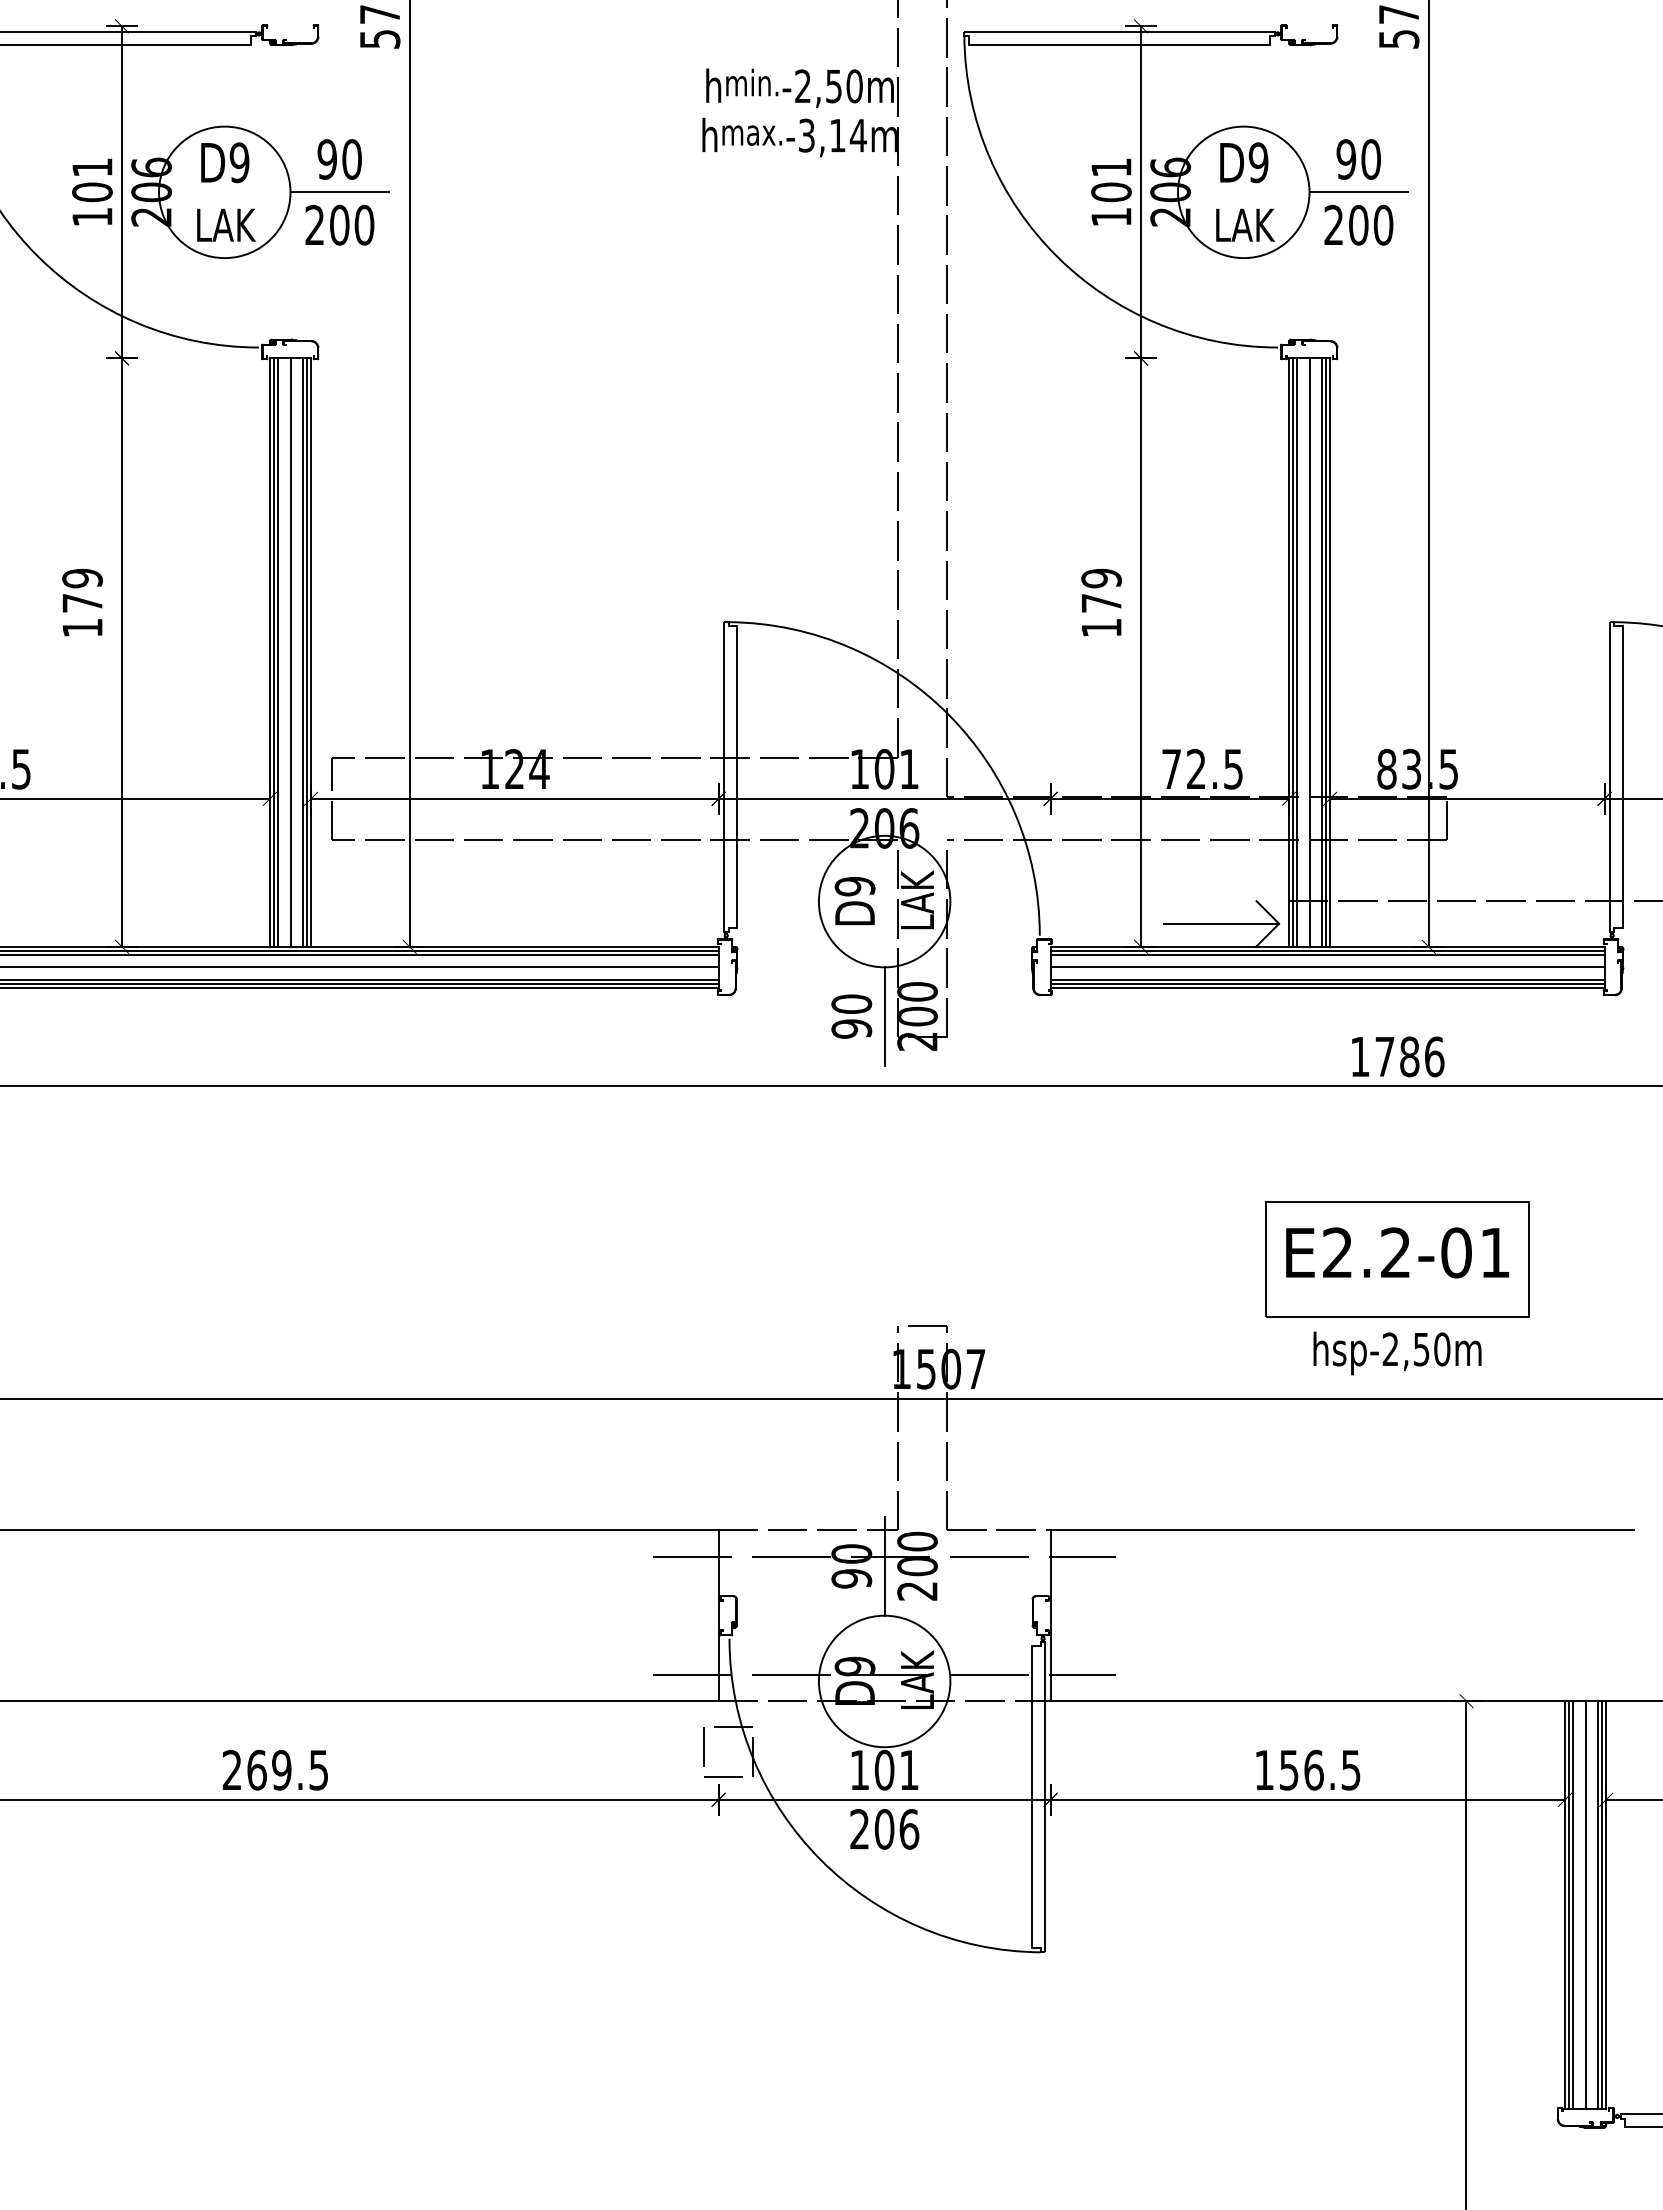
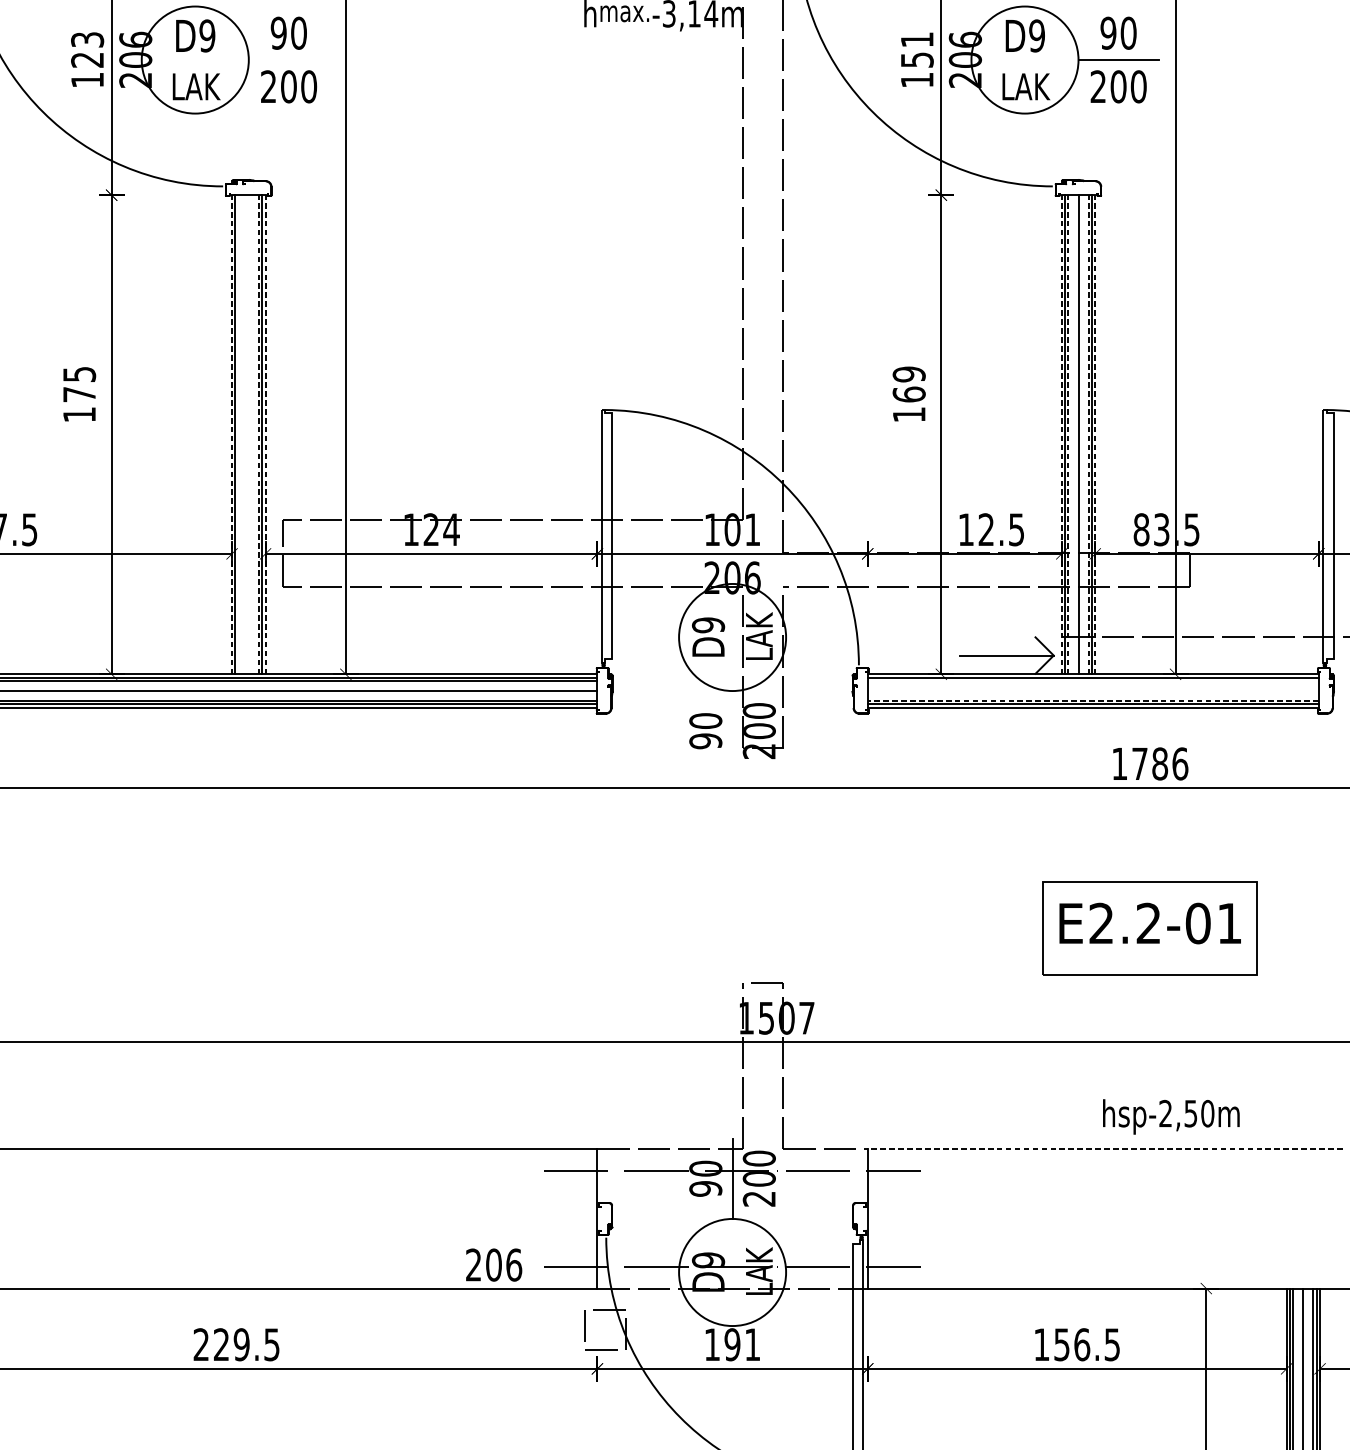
text: (92, 180) -> (87, 50), 101 -> 123
line: (339, 192) -> (288, 60), removed
text: (1111, 192) -> (917, 60), 101 -> 151
text: (82, 578) -> (79, 374), 179 -> 175
text: (1101, 602) -> (909, 393), 179 -> 169
line: (269, 652) -> (231, 434), solid -> dashed
line: (278, 652) -> (239, 434), removed
line: (290, 652) -> (248, 434), removed
line: (302, 652) -> (258, 434), solid -> dashed
line: (311, 652) -> (265, 434), solid -> dashed
line: (1288, 652) -> (1061, 434), solid -> dashed
line: (1297, 652) -> (1068, 434), solid -> dashed
line: (1321, 652) -> (1088, 434), solid -> dashed
line: (1330, 652) -> (1095, 434), solid -> dashed
text: (1171, 768) -> (966, 529), 72.5 -> 12.5
line: (1327, 955) -> (1093, 681), removed
line: (1327, 967) -> (1093, 691), removed
line: (1327, 979) -> (1093, 700), solid -> dashed
line: (884, 1016) -> (732, 731), removed
text: (1397, 1353) -> (1171, 1117), moved
line: (1342, 1530) -> (1105, 1149), solid -> dashed
text: (256, 1769) -> (221, 1344), 269.5 -> 229.5
text: (884, 1770) -> (732, 1344), 101 -> 191
text: (884, 1829) -> (493, 1265), moved

